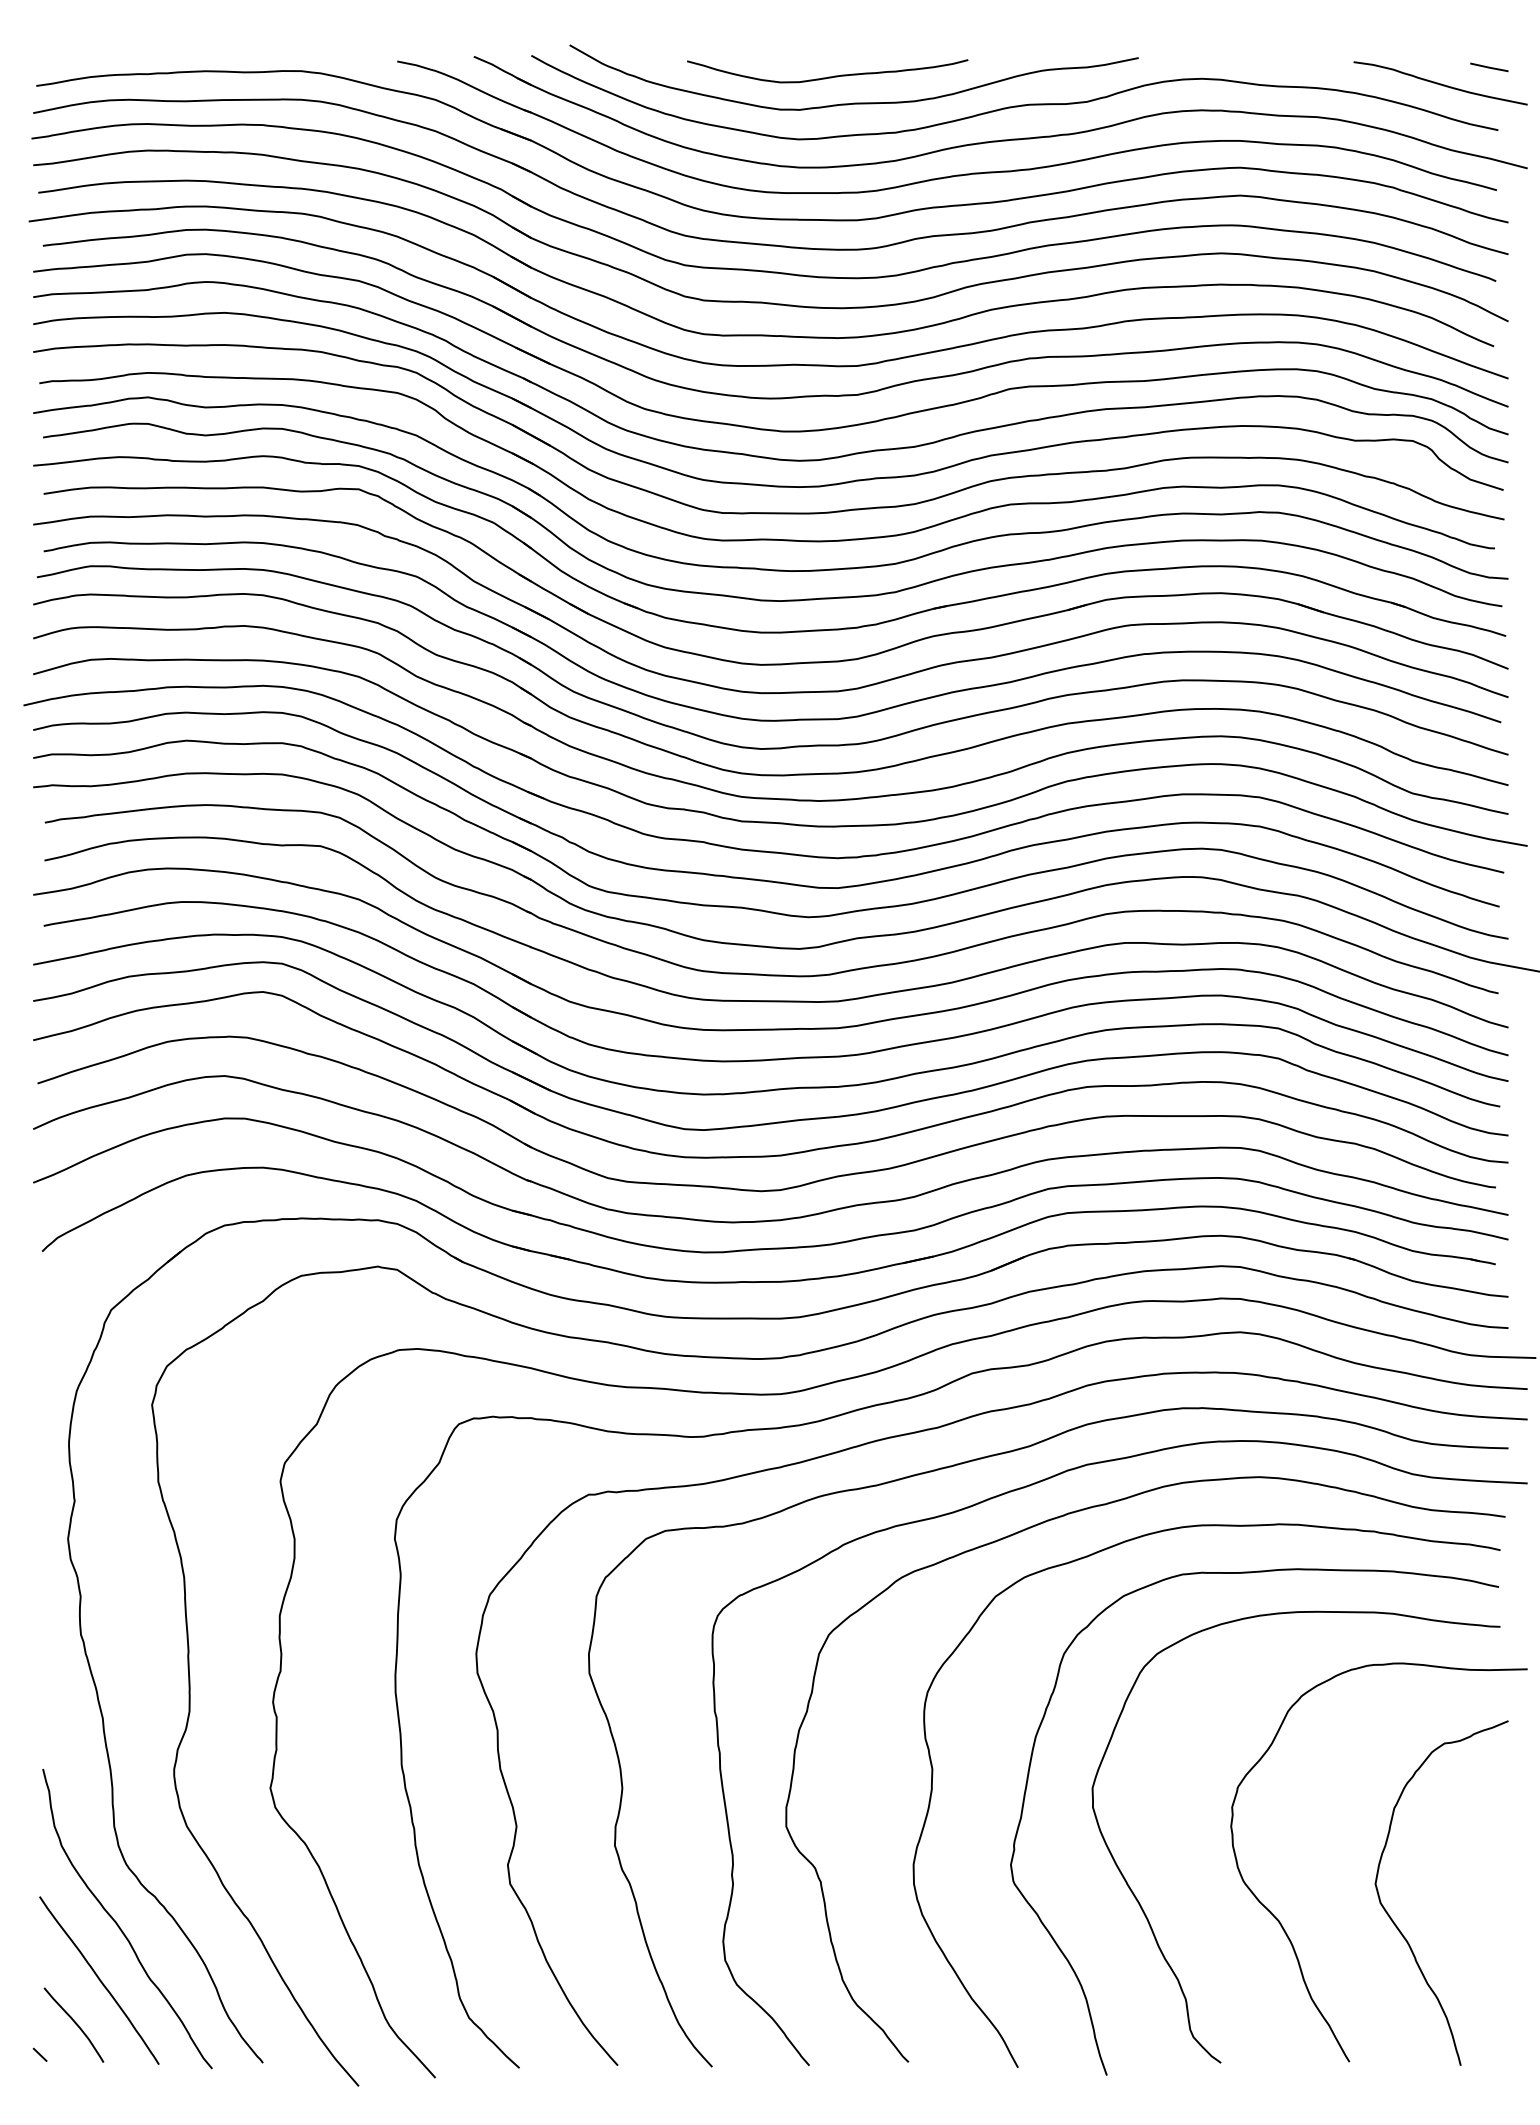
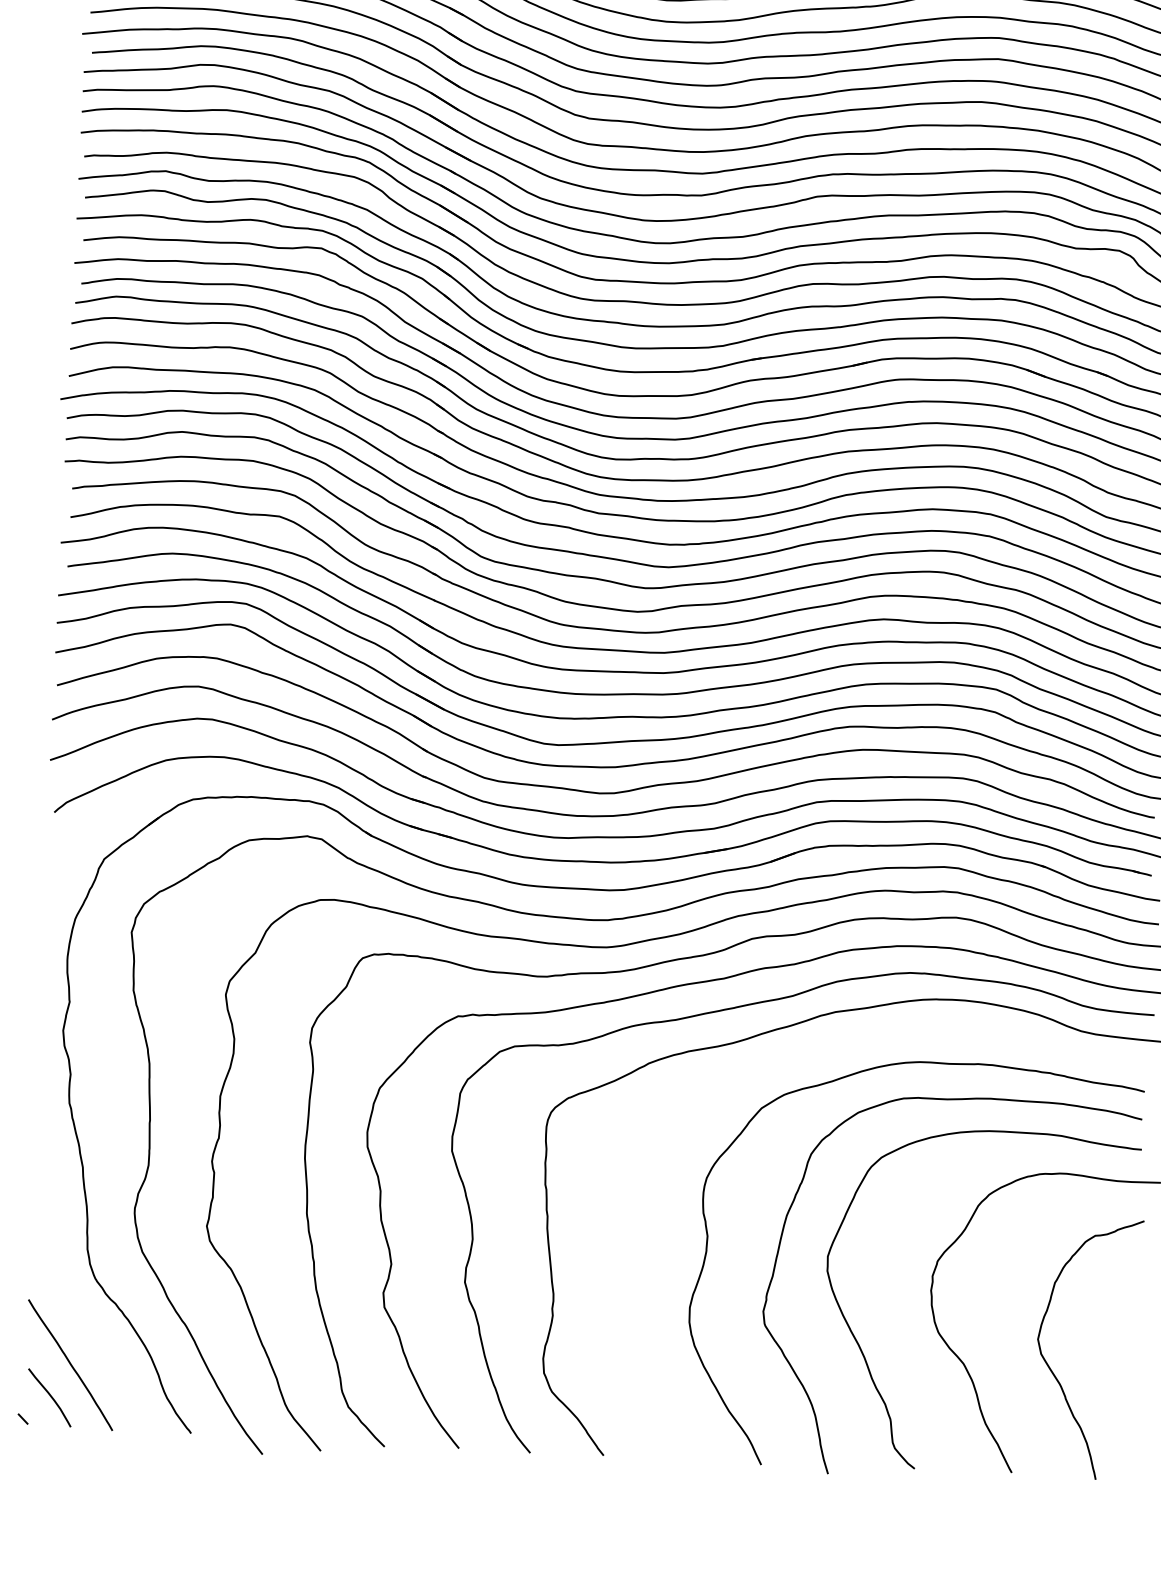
curve: (1061, 1517) -> (814, 1050), removed
curve: (119, 1925) -> (87, 1324), removed

